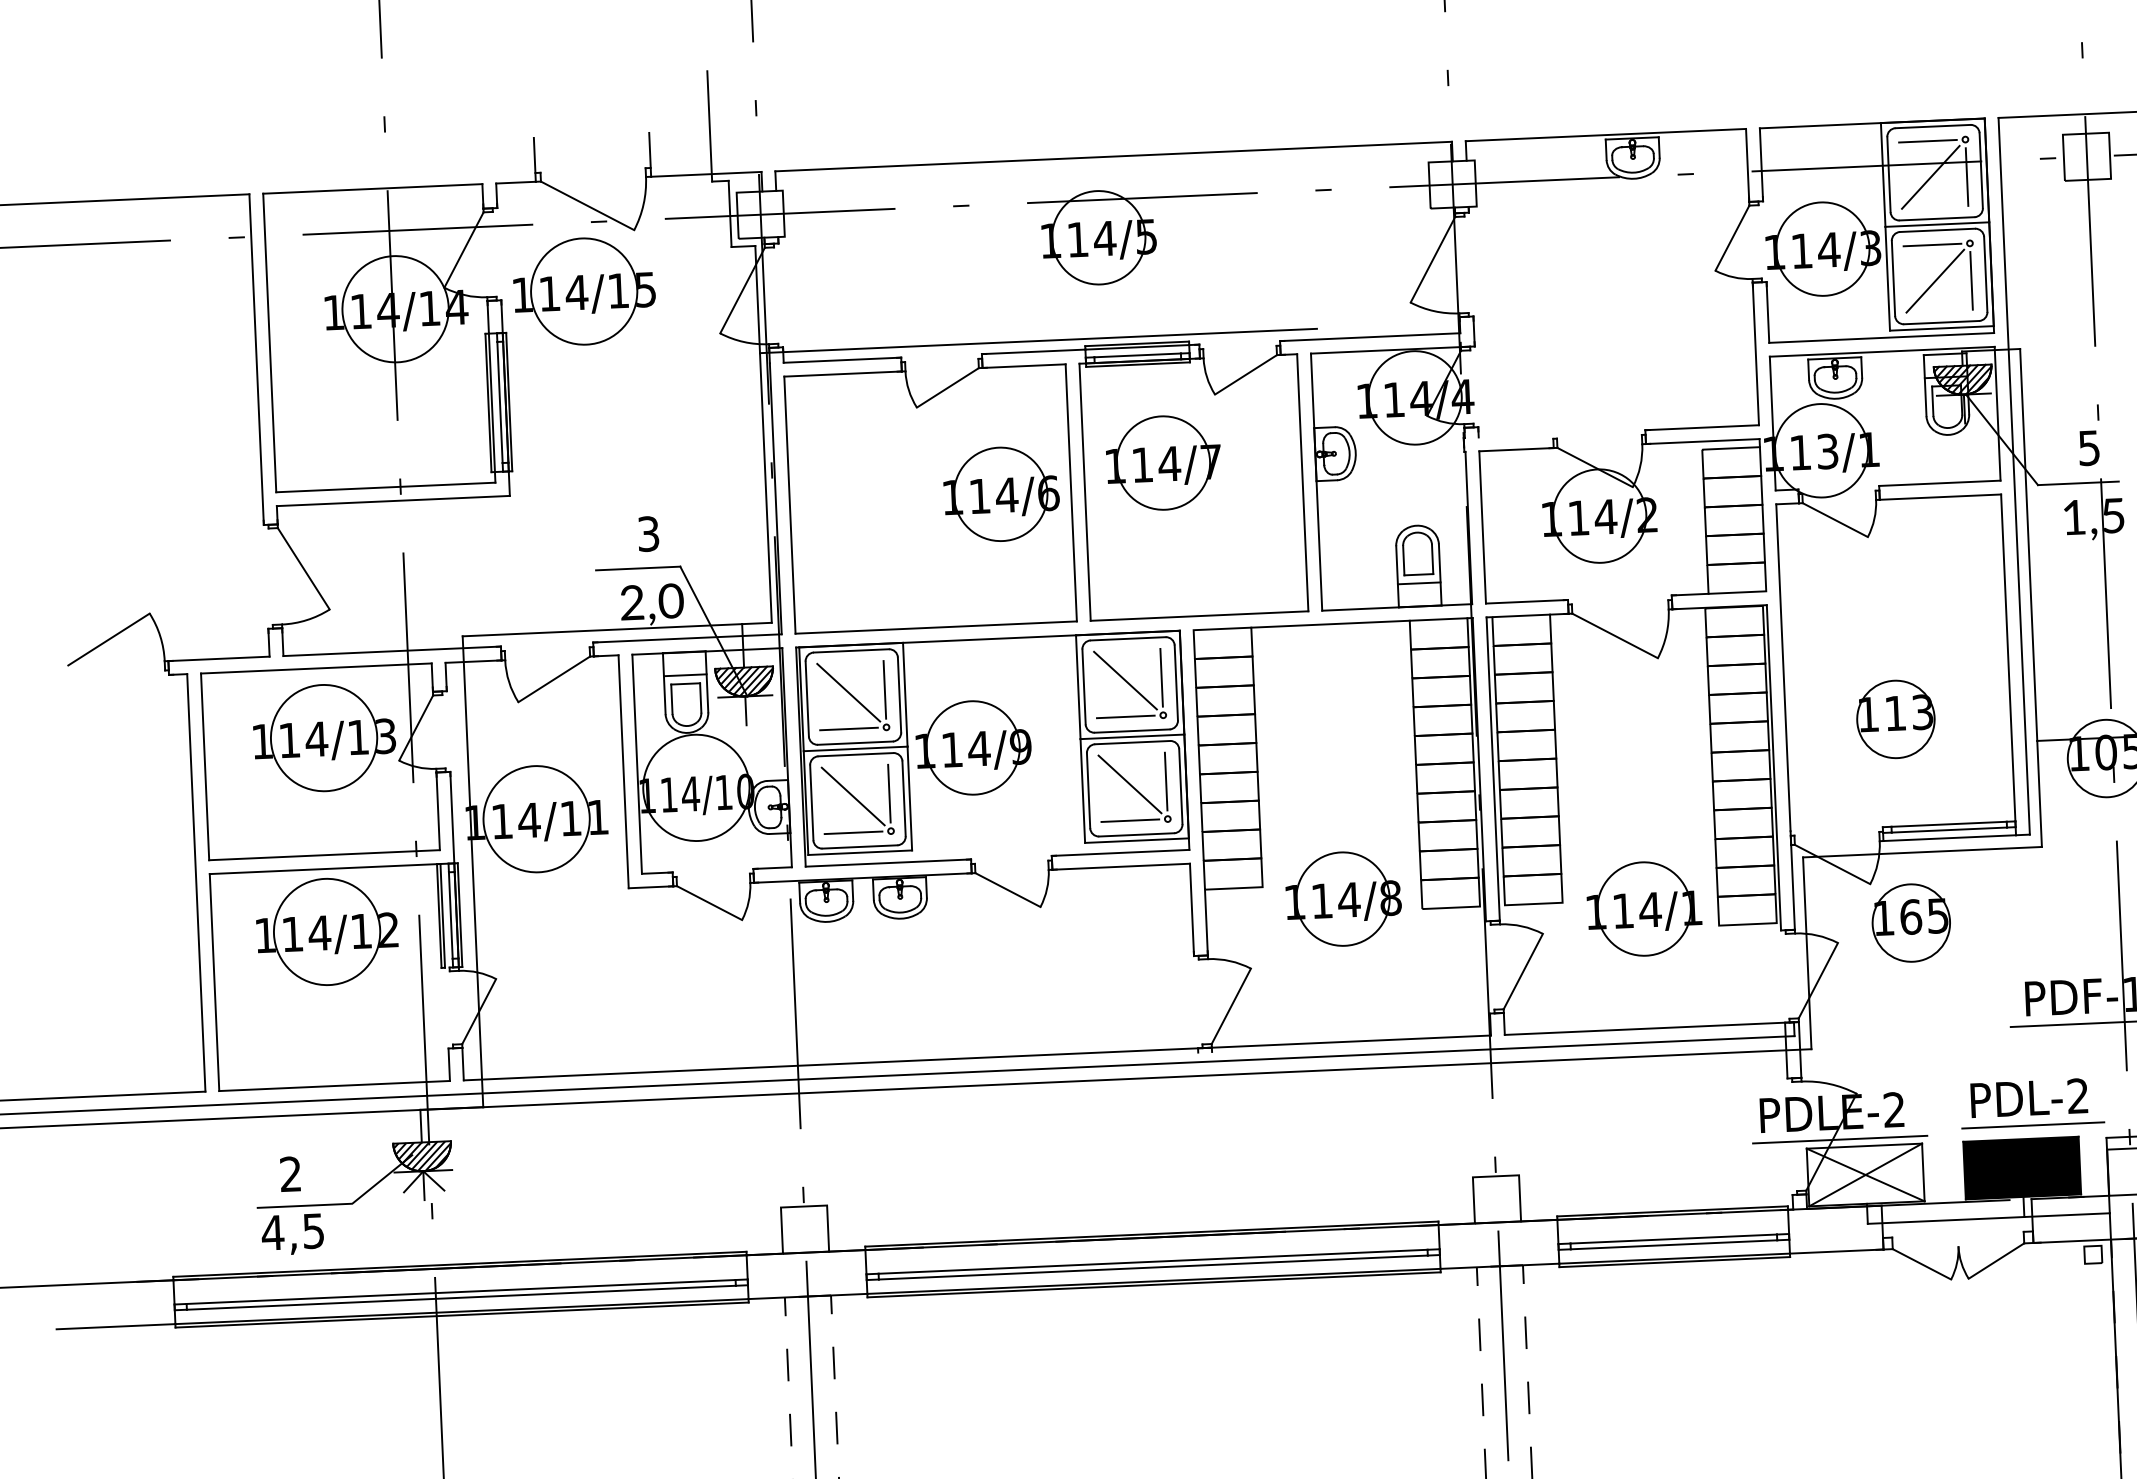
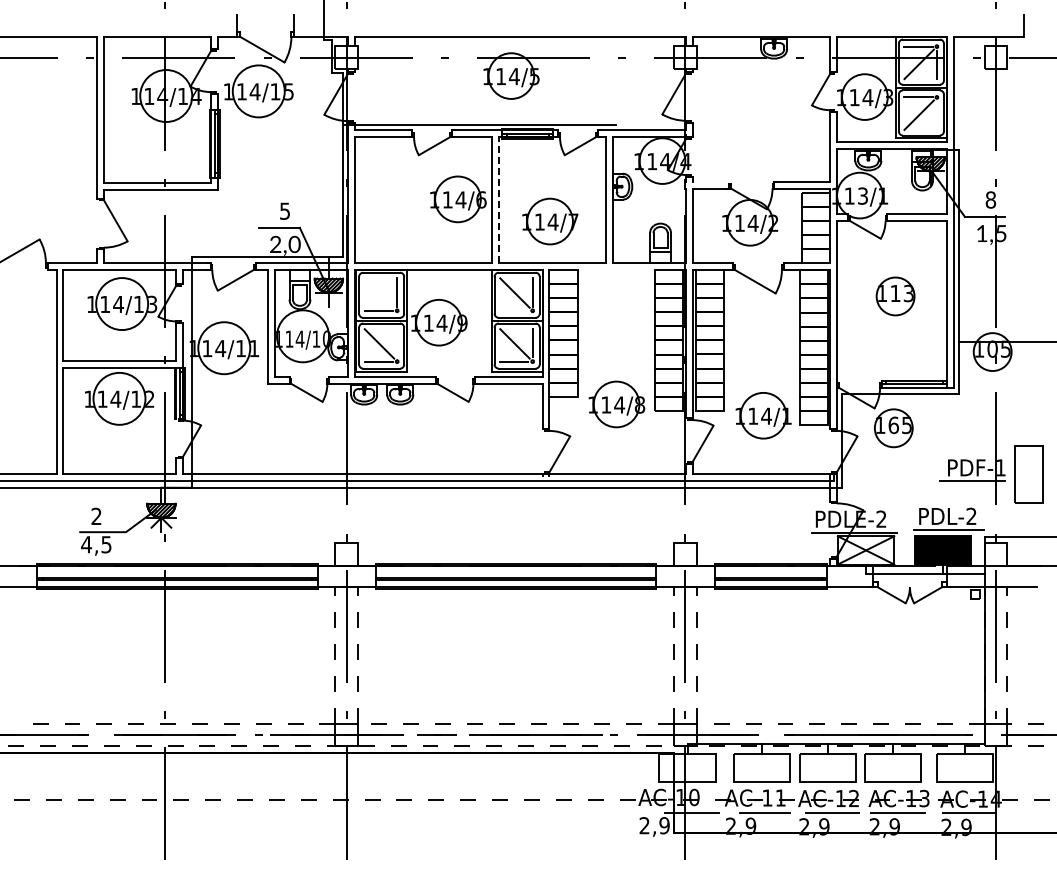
line: (1970, 280) -> (936, 115), removed
text: (2088, 447) -> (990, 199), 5 -> 8
part: (1164, 462) -> (550, 221), moved
line: (1085, 492) -> (499, 200), solid -> dashed
text: (647, 532) -> (284, 210), 3 -> 5
line: (1330, 623) -> (616, 269), removed
line: (848, 691) -> (379, 292), removed
line: (1126, 716) -> (514, 310), removed
part: (1895, 719) -> (895, 296), moved
line: (890, 794) -> (397, 343), removed

